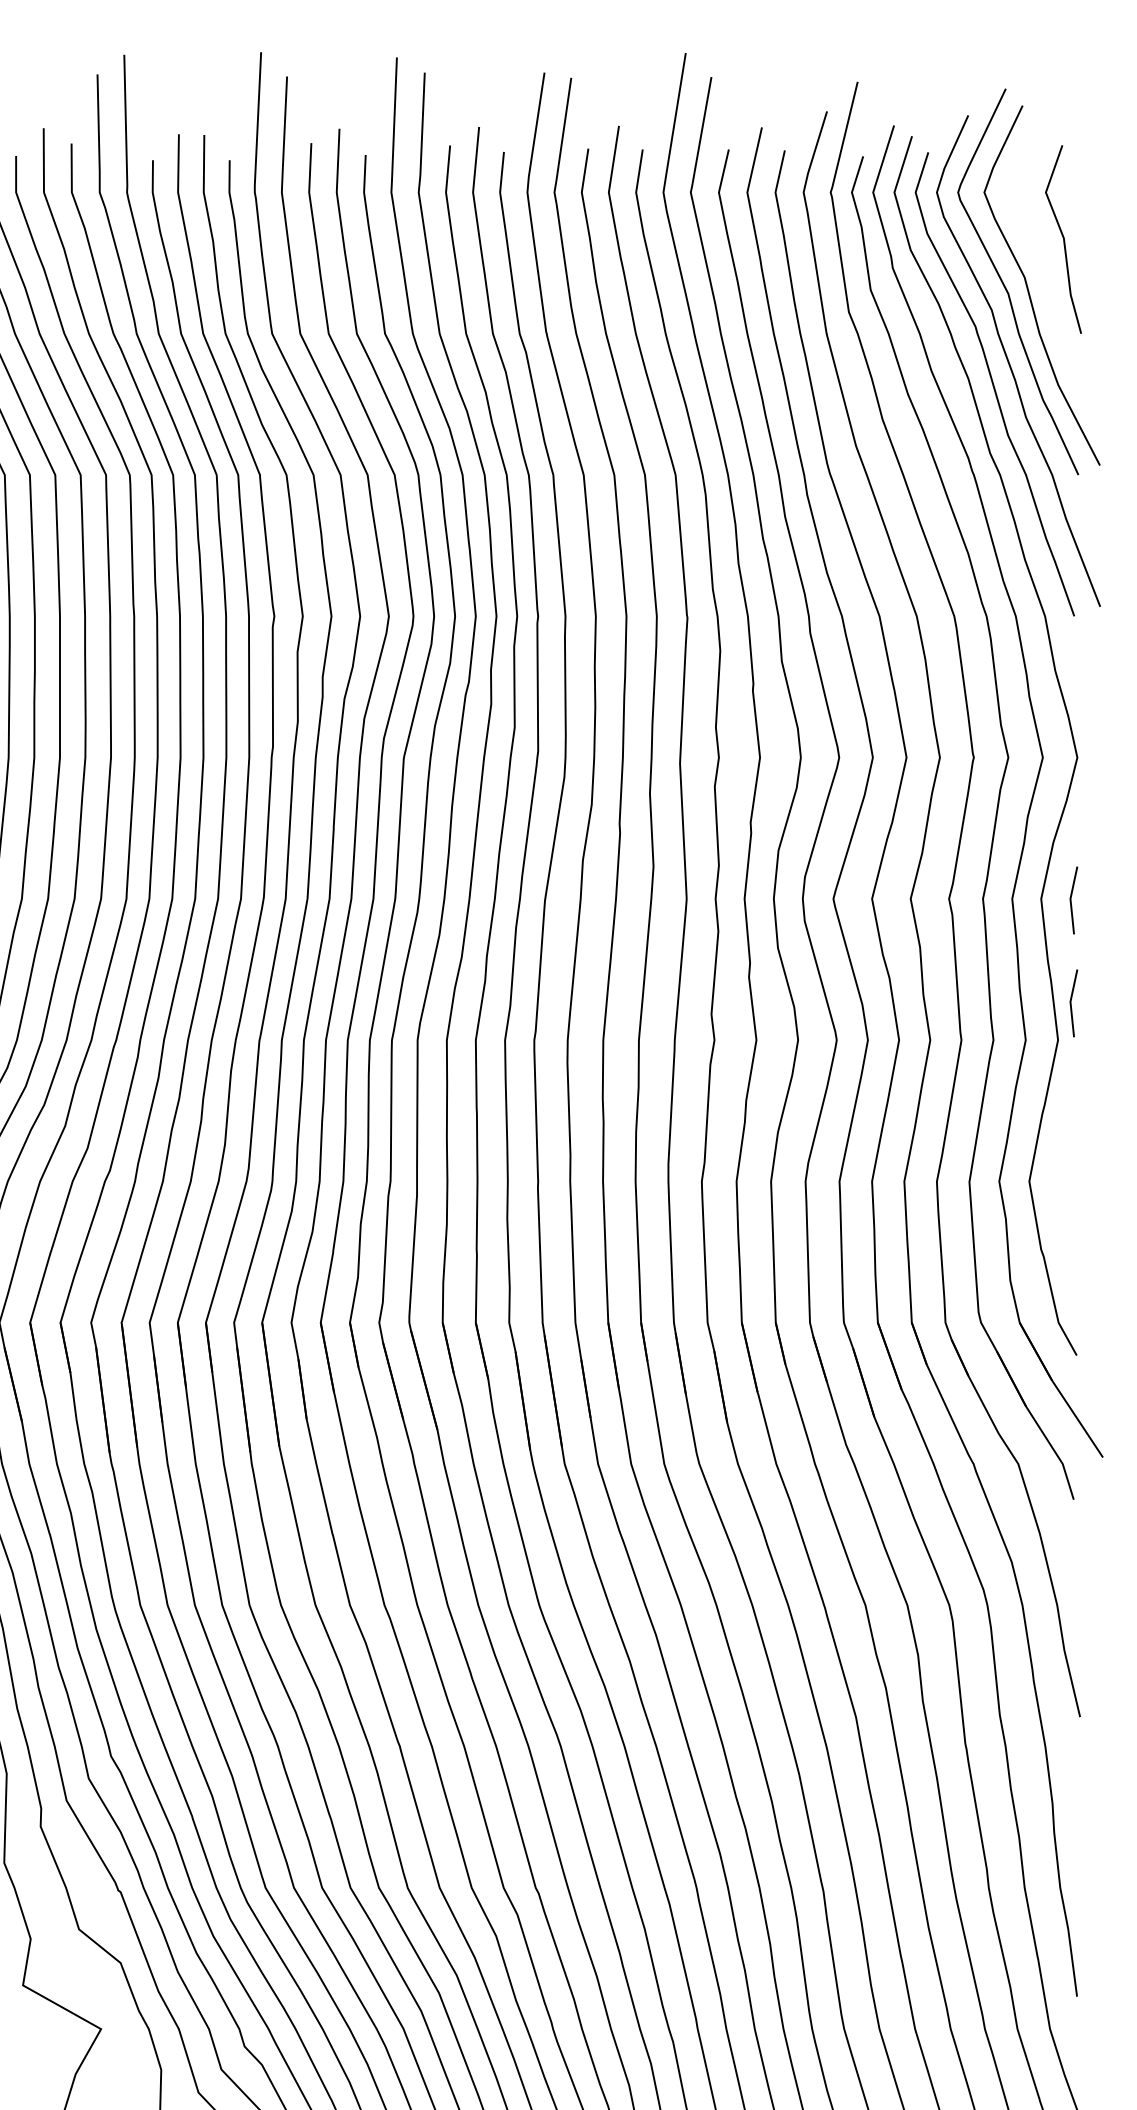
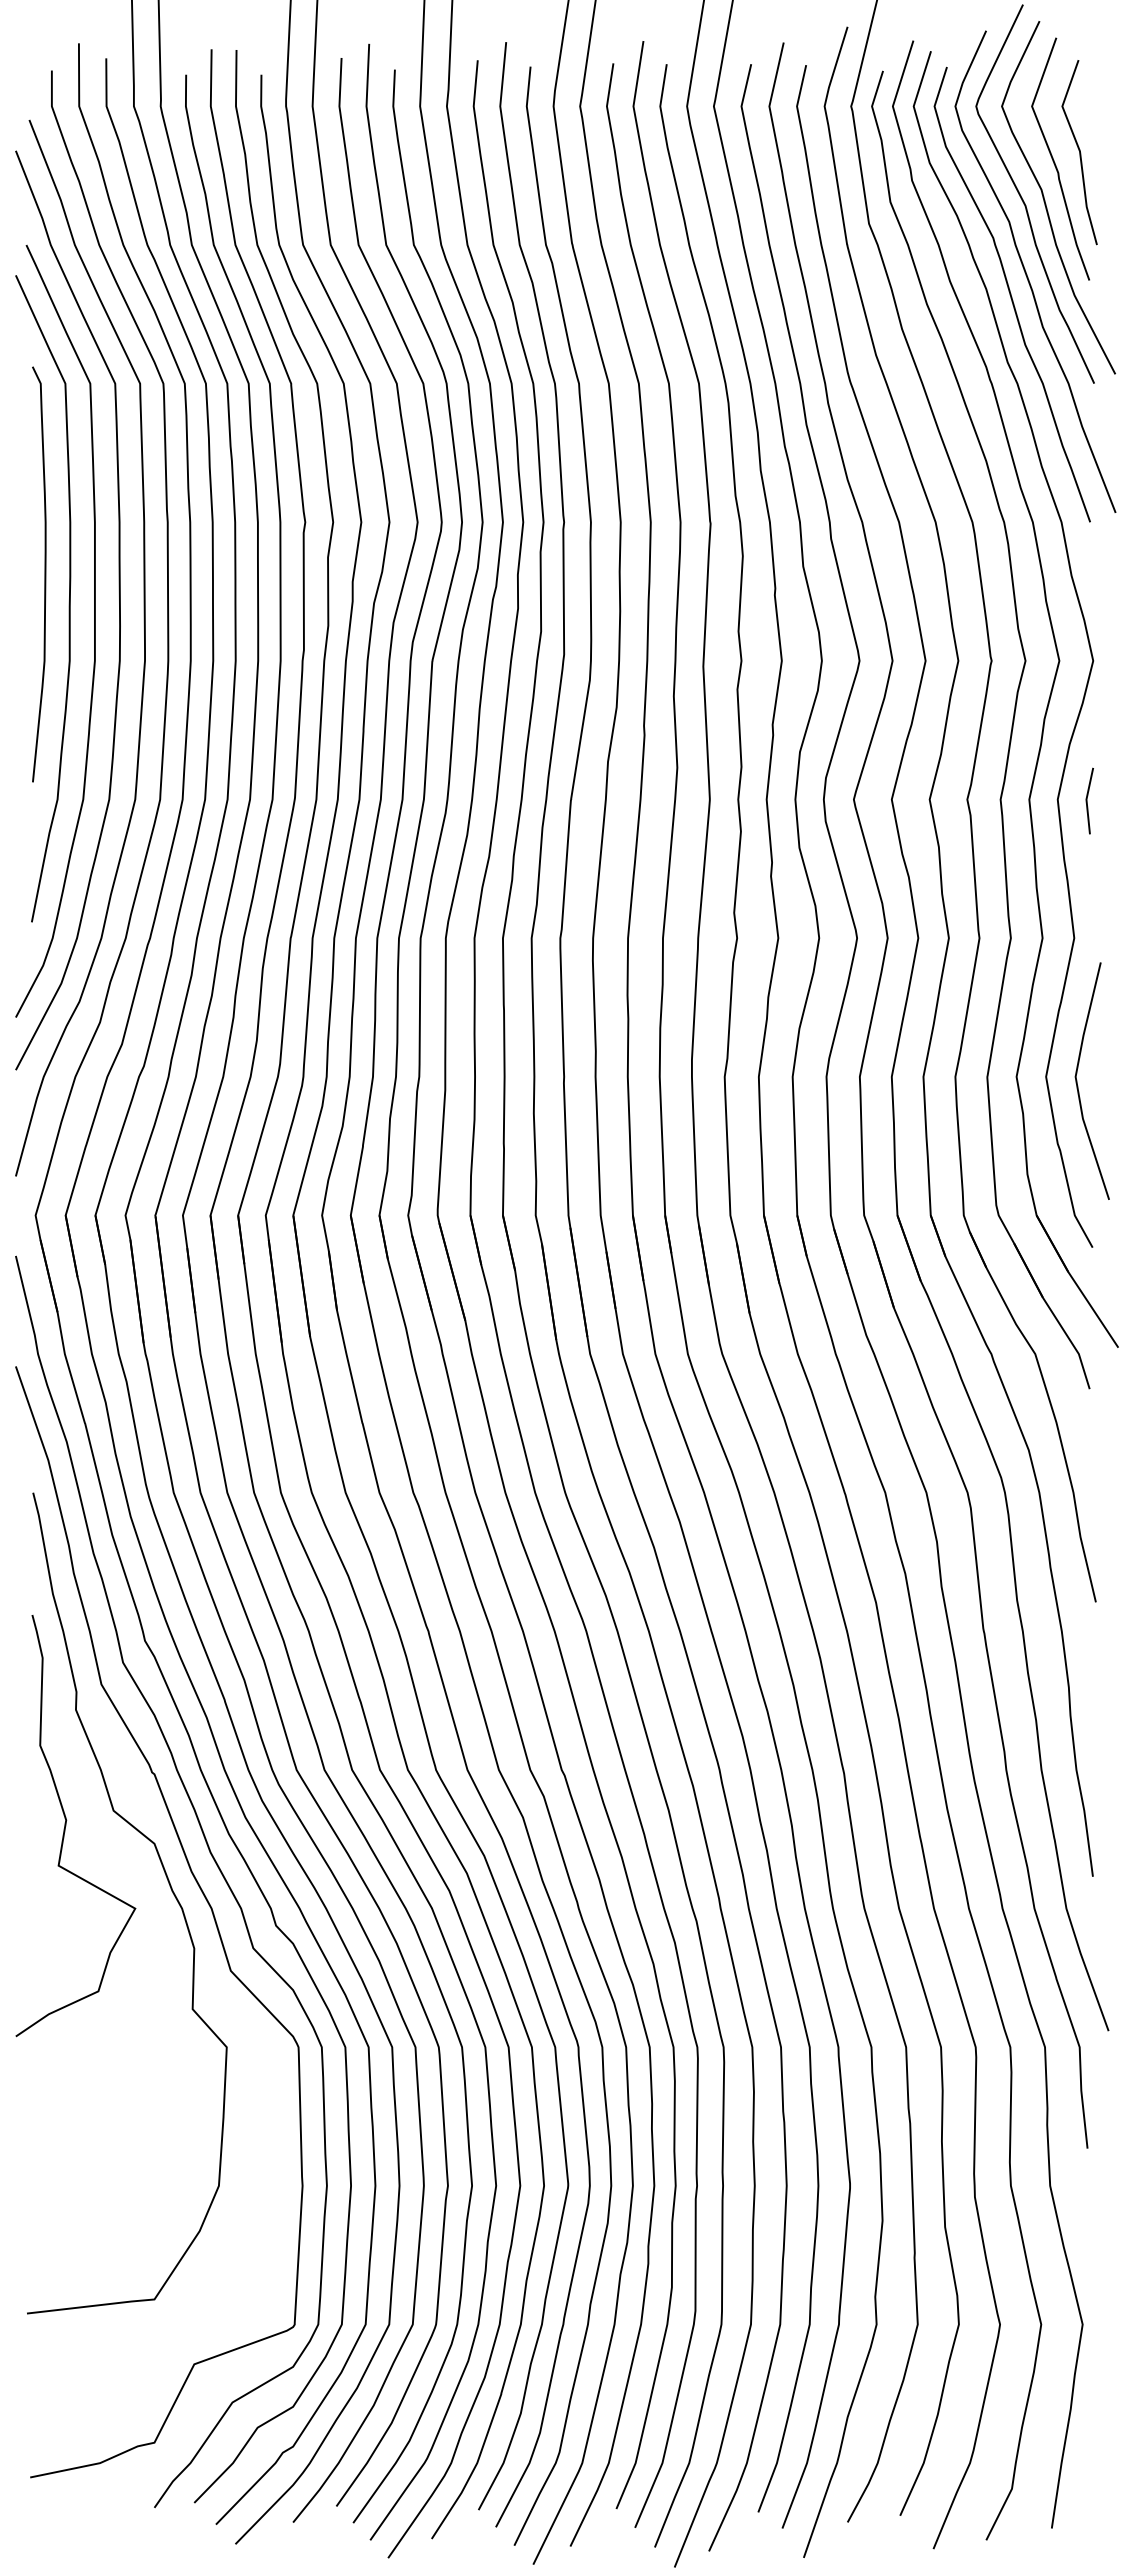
curve: (1037, 247) -> (1054, 160), added
line: (1071, 1002) -> (1087, 901), removed
line: (1062, 1190) -> (1078, 1085), added

